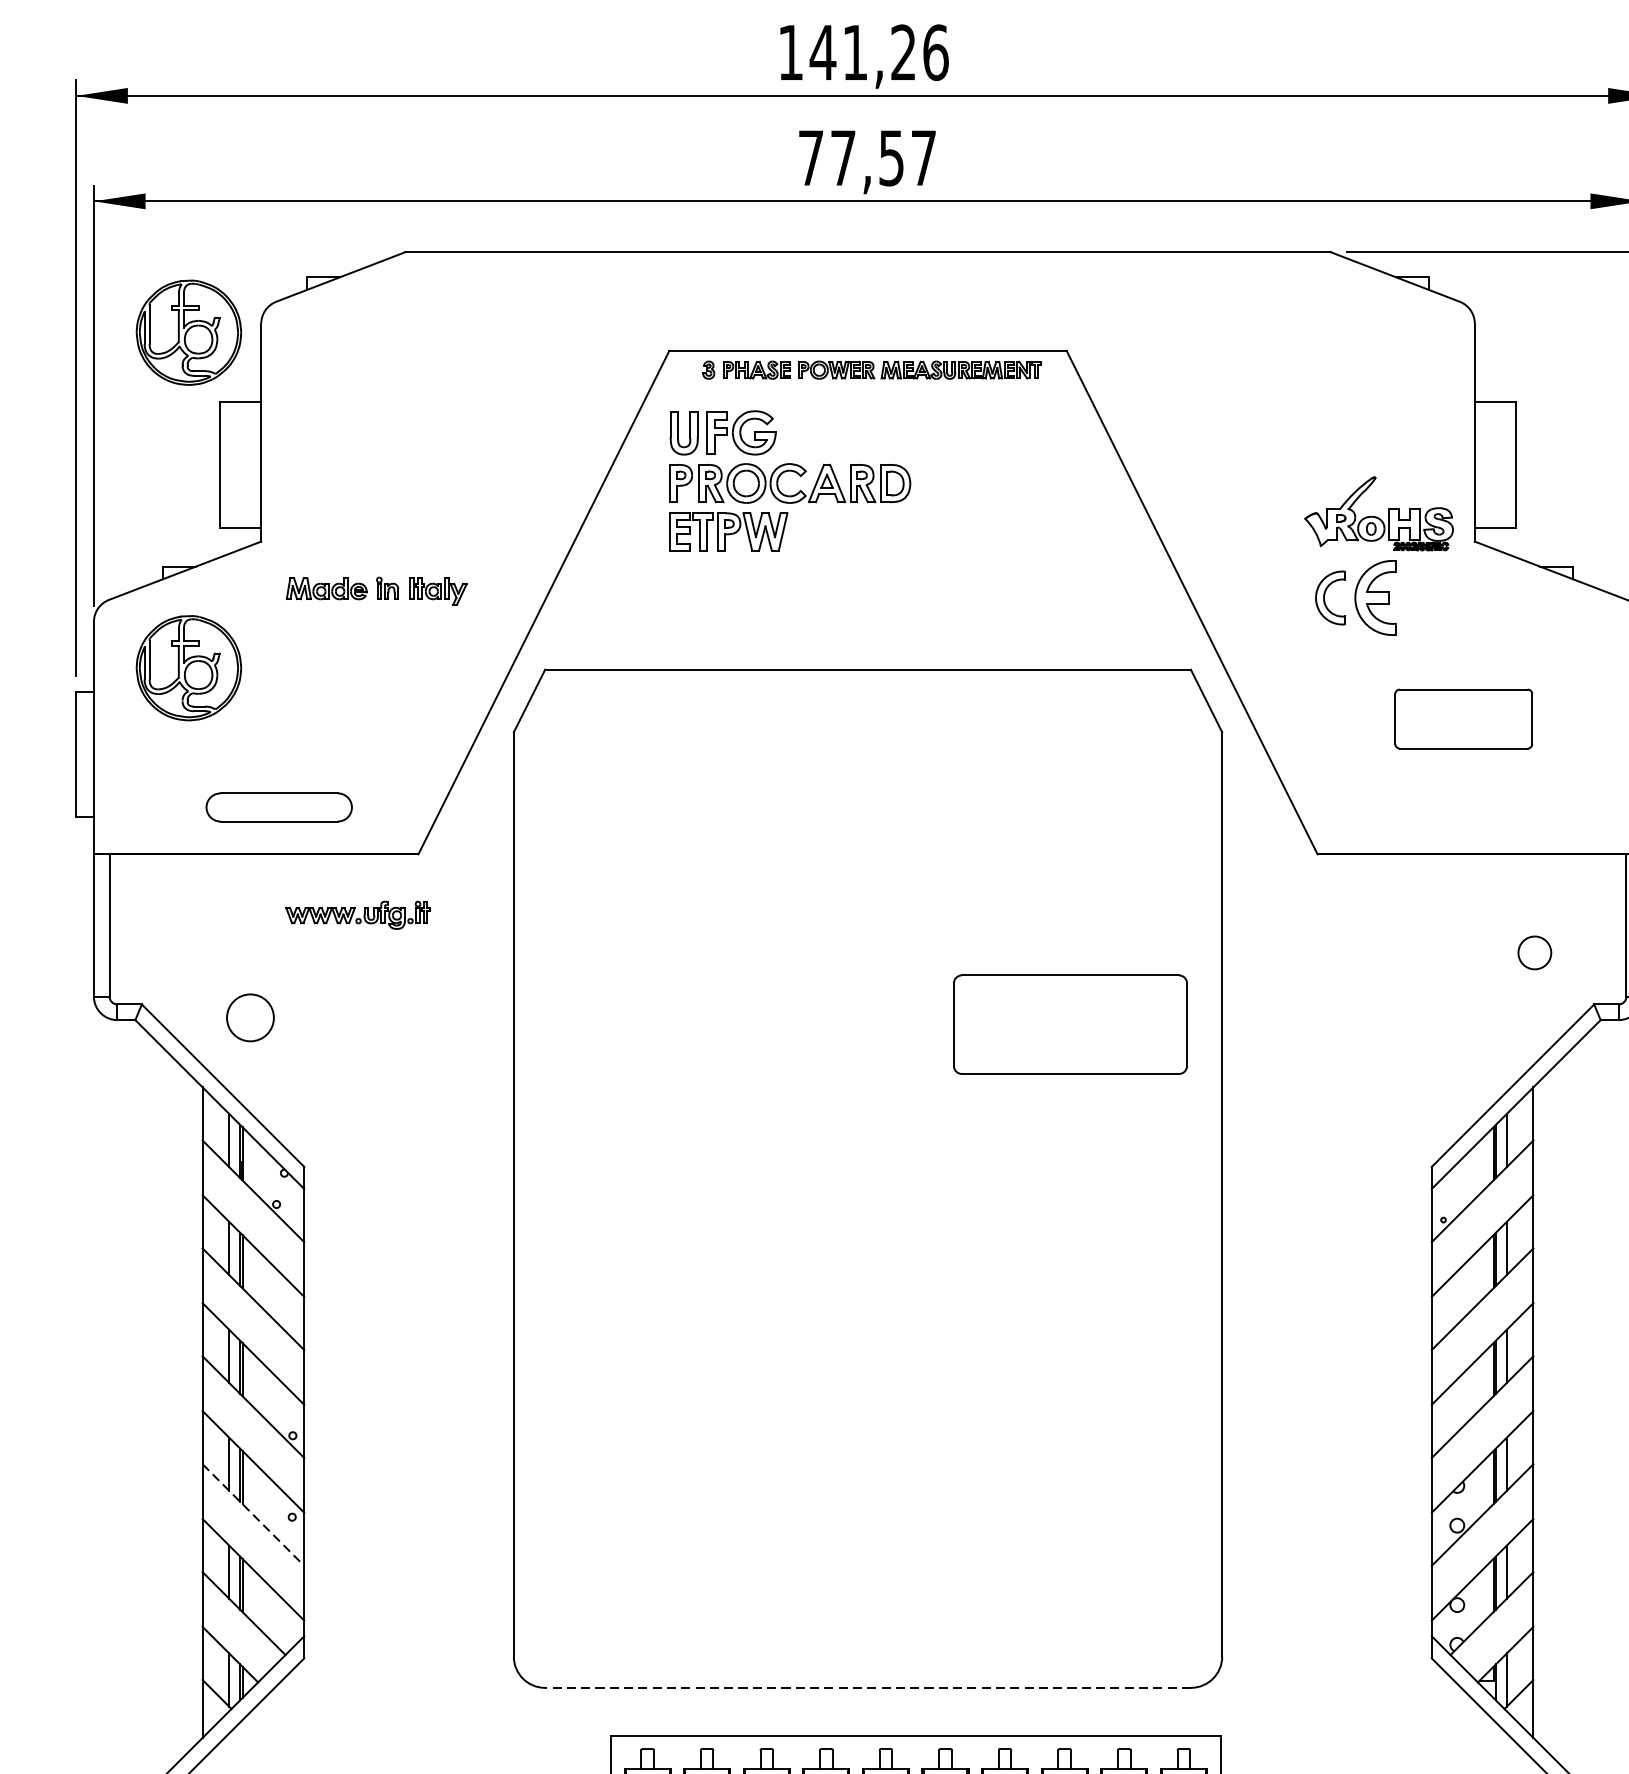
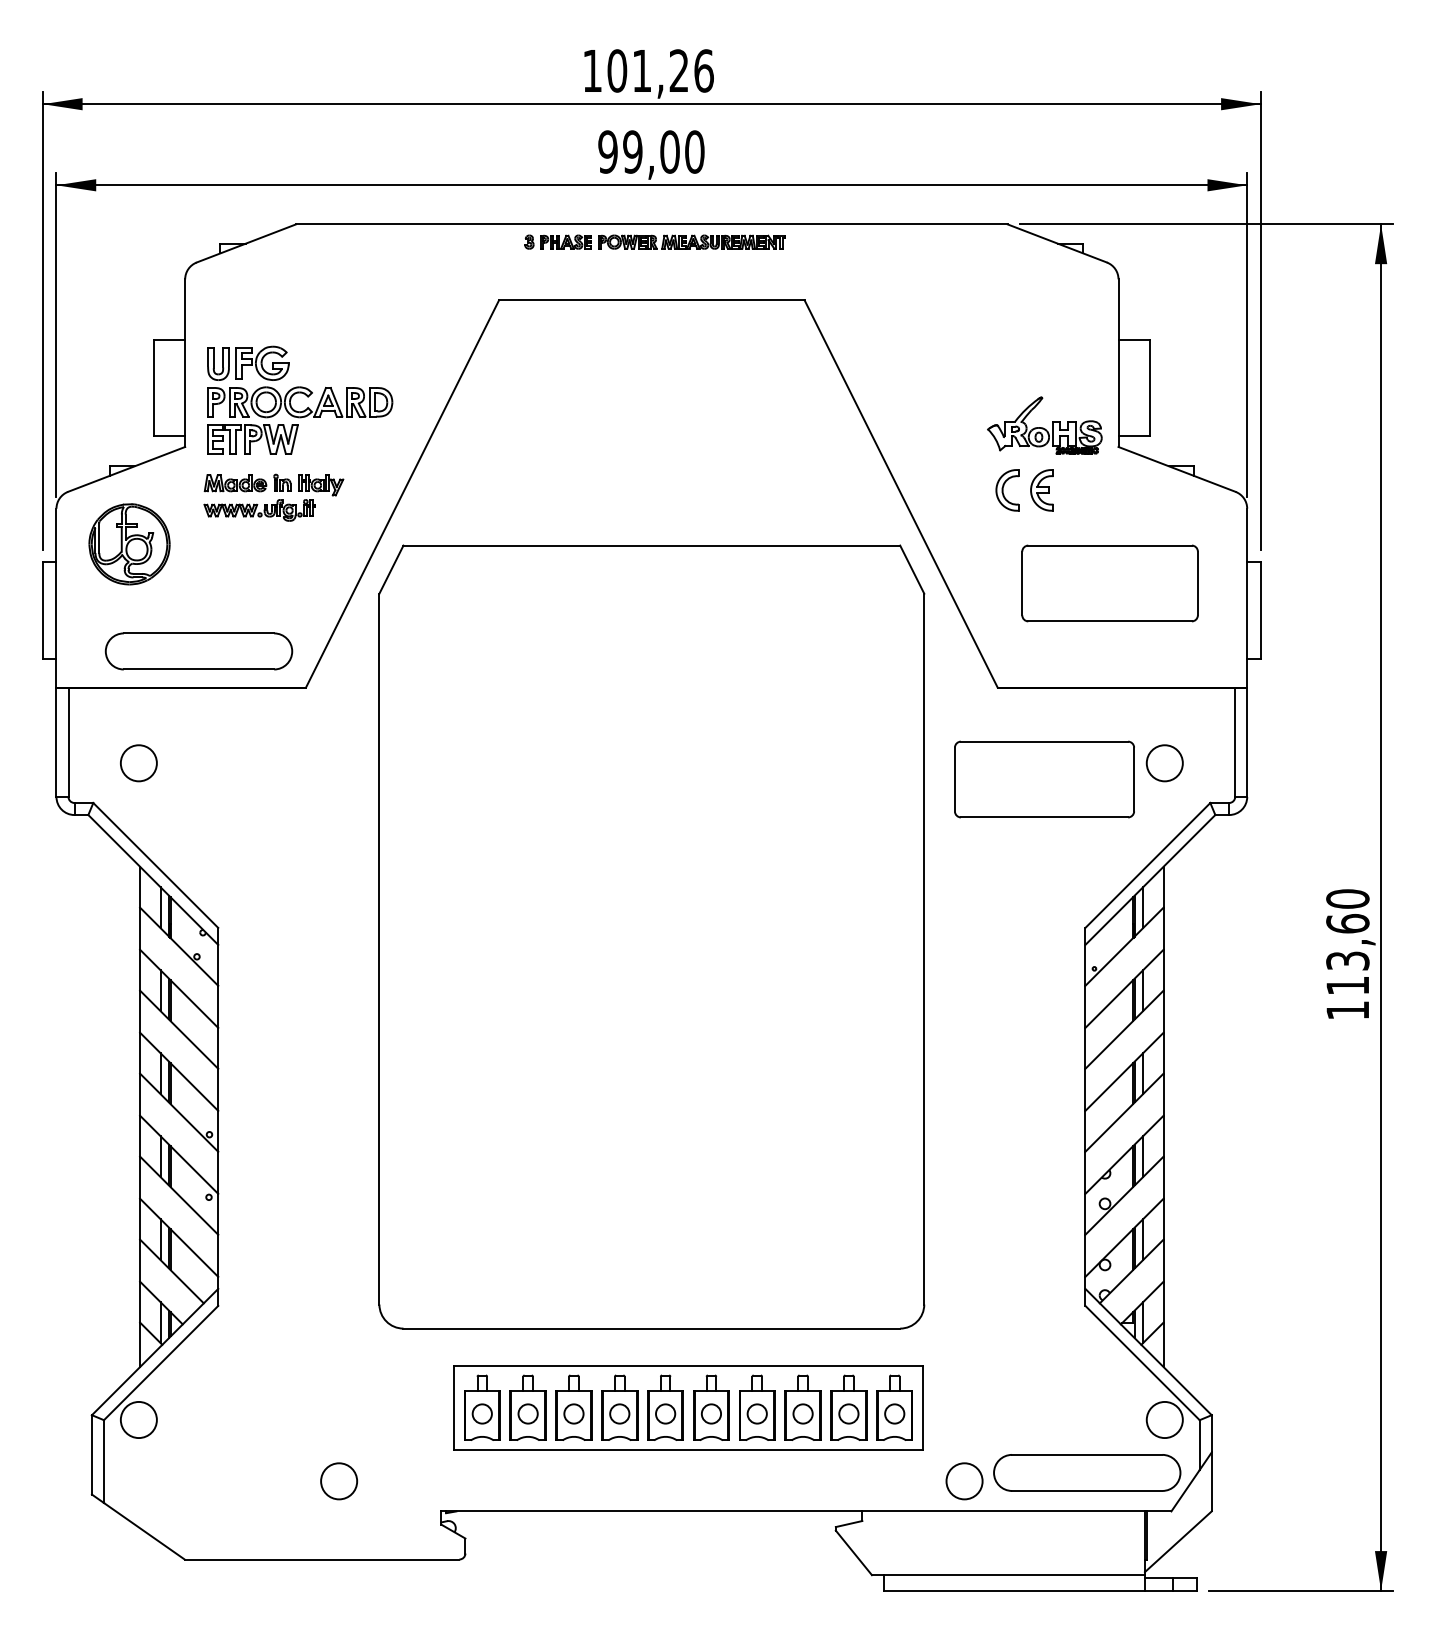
text: (823, 52) -> (617, 70), 141,26 -> 101,26
text: (867, 157) -> (651, 151), 77,57 -> 99,00
part: (188, 332) -> (129, 286), removed
part: (871, 369) -> (654, 241), moved
part: (790, 479) -> (300, 399), moved
part: (1374, 598) -> (1041, 490), size x0.71
part: (1463, 719) -> (1109, 583), size x1.67
part: (278, 807) -> (198, 651), size x1.67
part: (357, 915) -> (259, 510), moved
circle: (1534, 953) -> (1164, 763), size x1.43
circle: (249, 1018) -> (138, 763), moved
part: (1070, 1024) -> (1044, 779), moved
line: (253, 1516) -> (179, 1196), dashed -> solid
line: (867, 1687) -> (651, 1328), dashed -> solid

